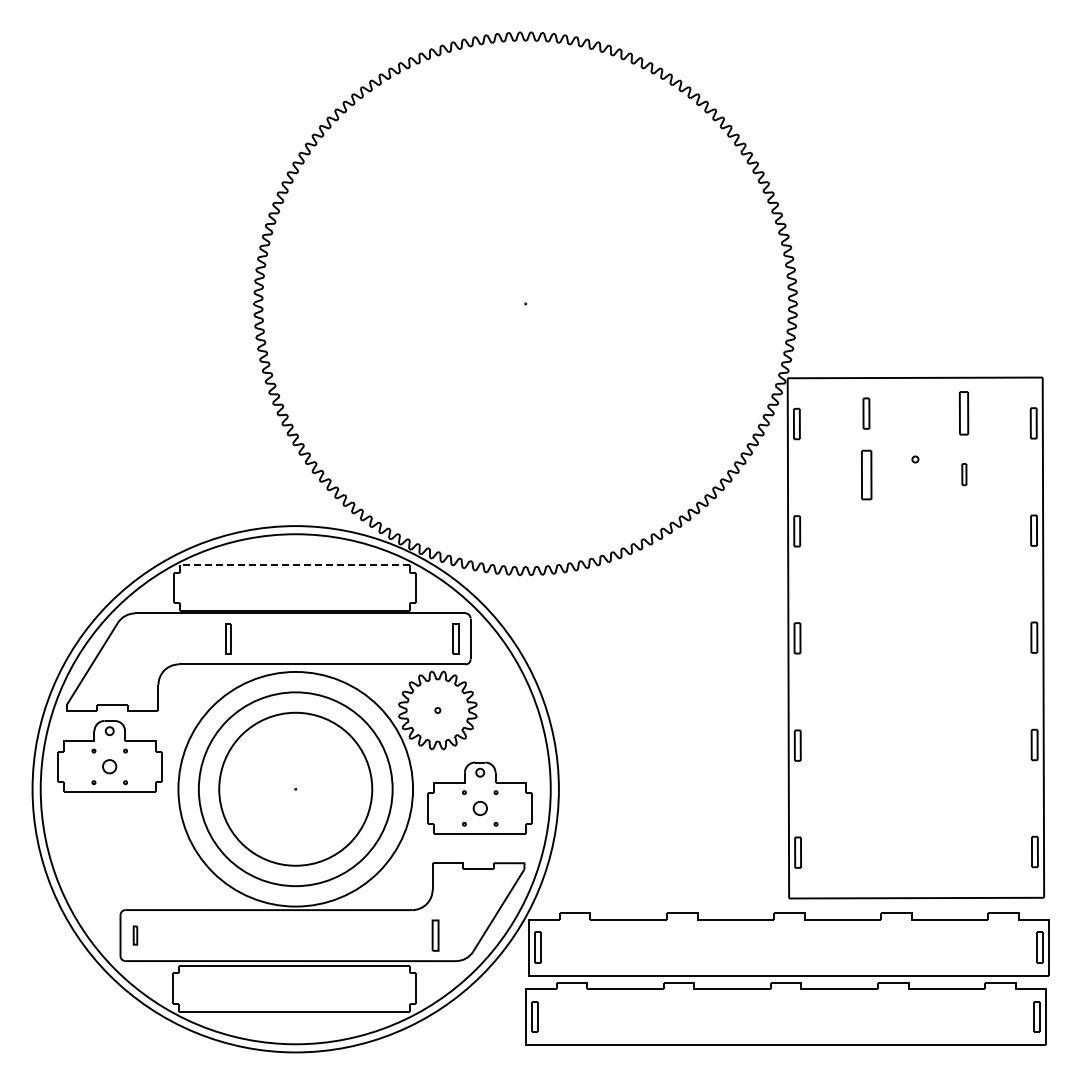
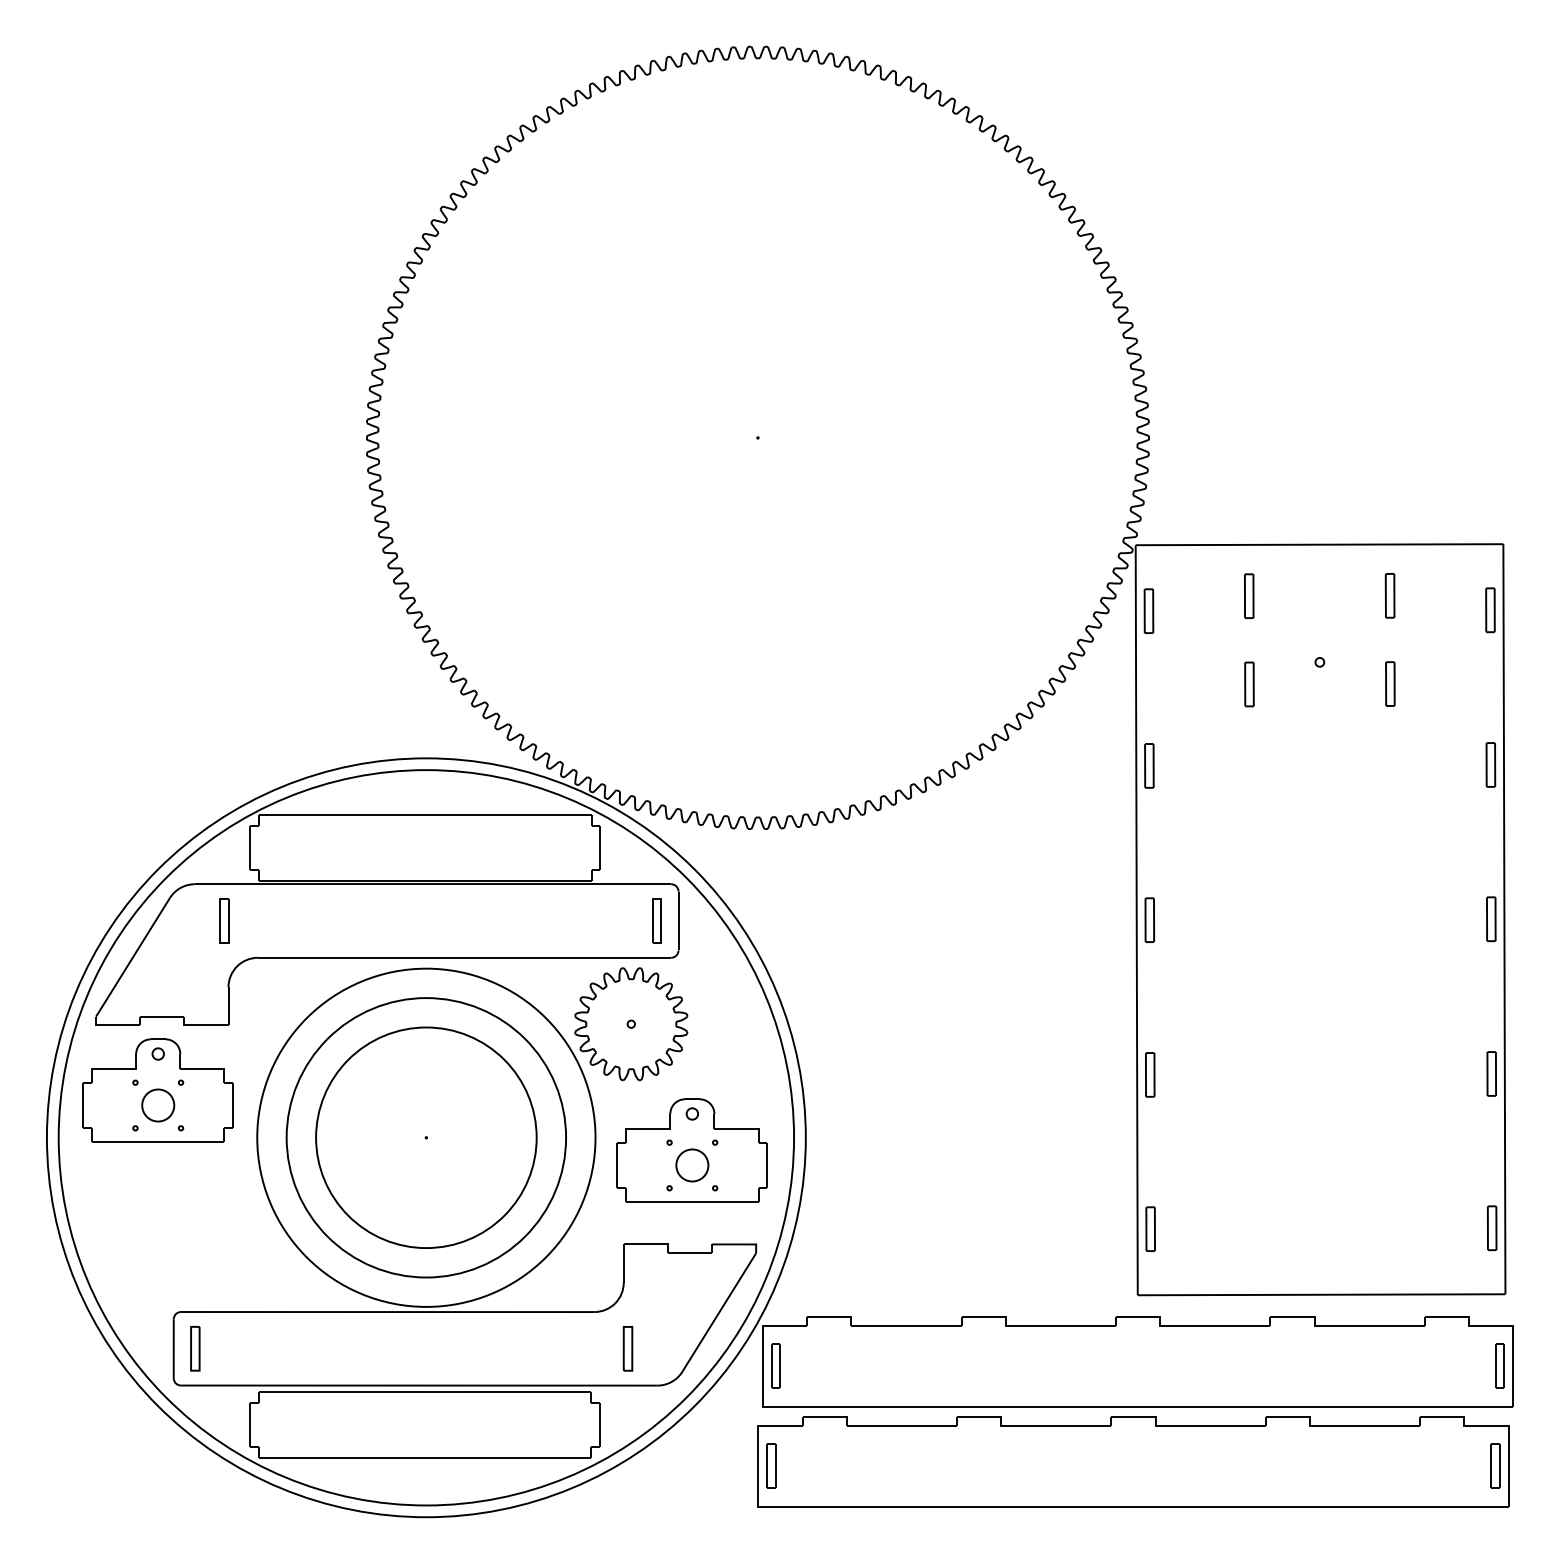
part: (964, 413) -> (1390, 596), size x0.71
part: (866, 474) -> (1249, 683), size x0.62
part: (964, 474) -> (1390, 683), size x1.43
line: (294, 565) -> (424, 815), dashed -> solid
part: (228, 638) -> (224, 920), moved
part: (109, 766) -> (157, 1104), size x1.67
part: (480, 808) -> (692, 1165), size x1.67
part: (135, 935) -> (195, 1348), size x1.67

